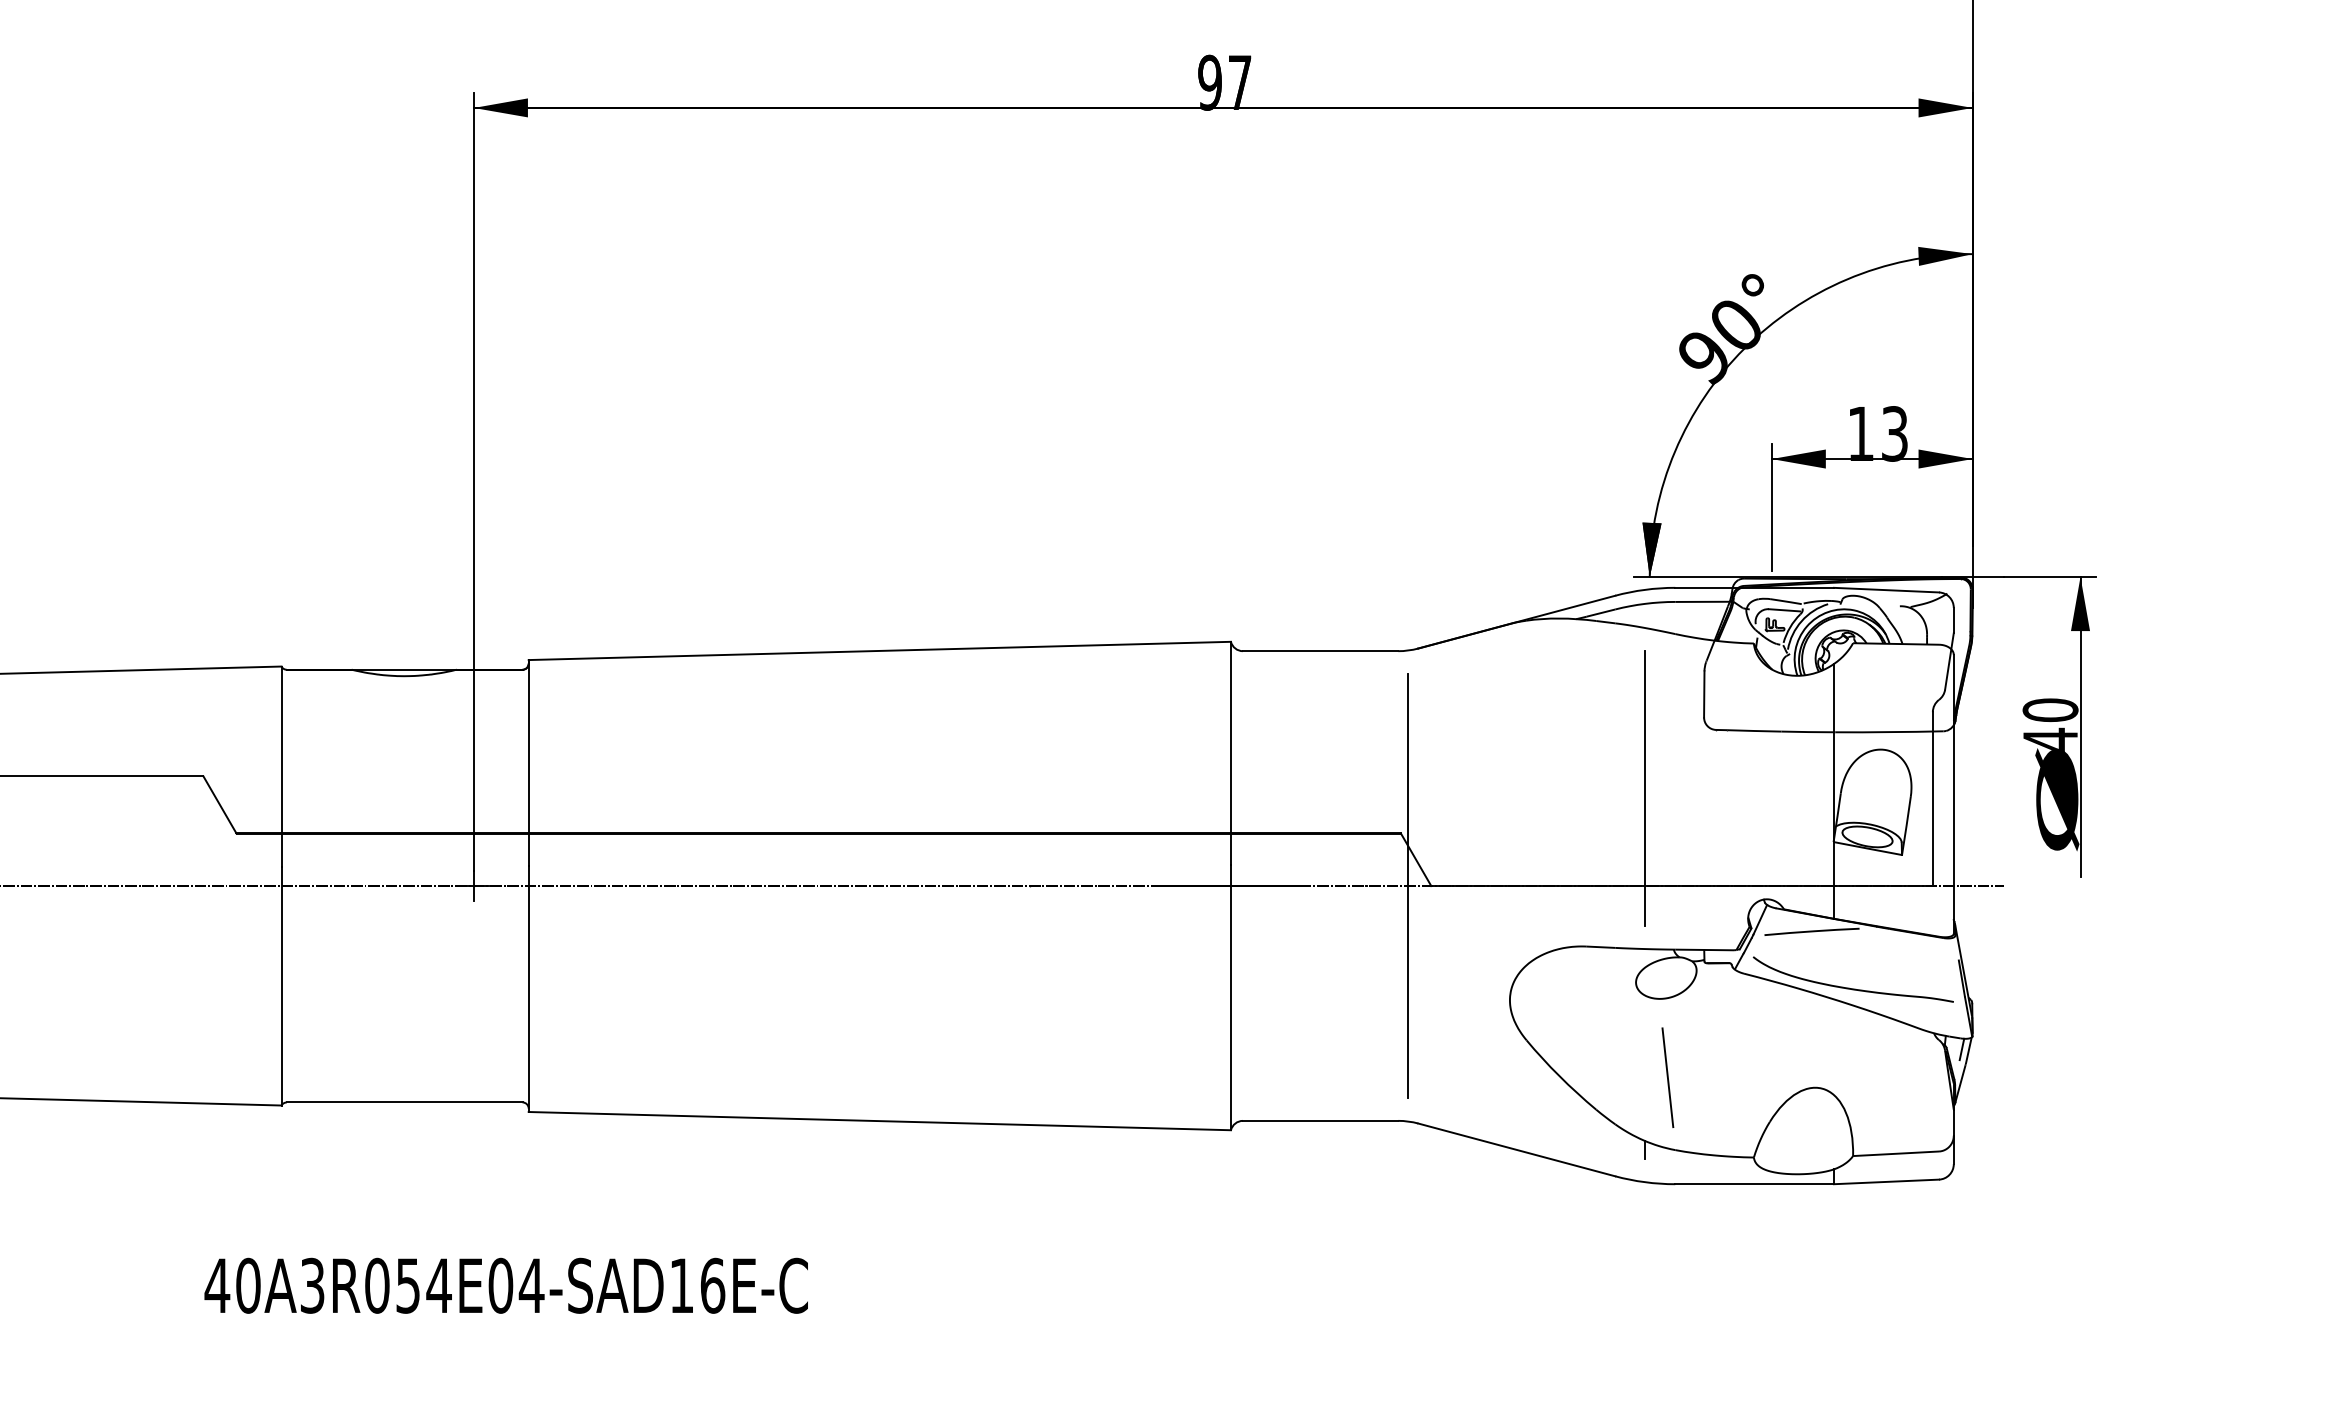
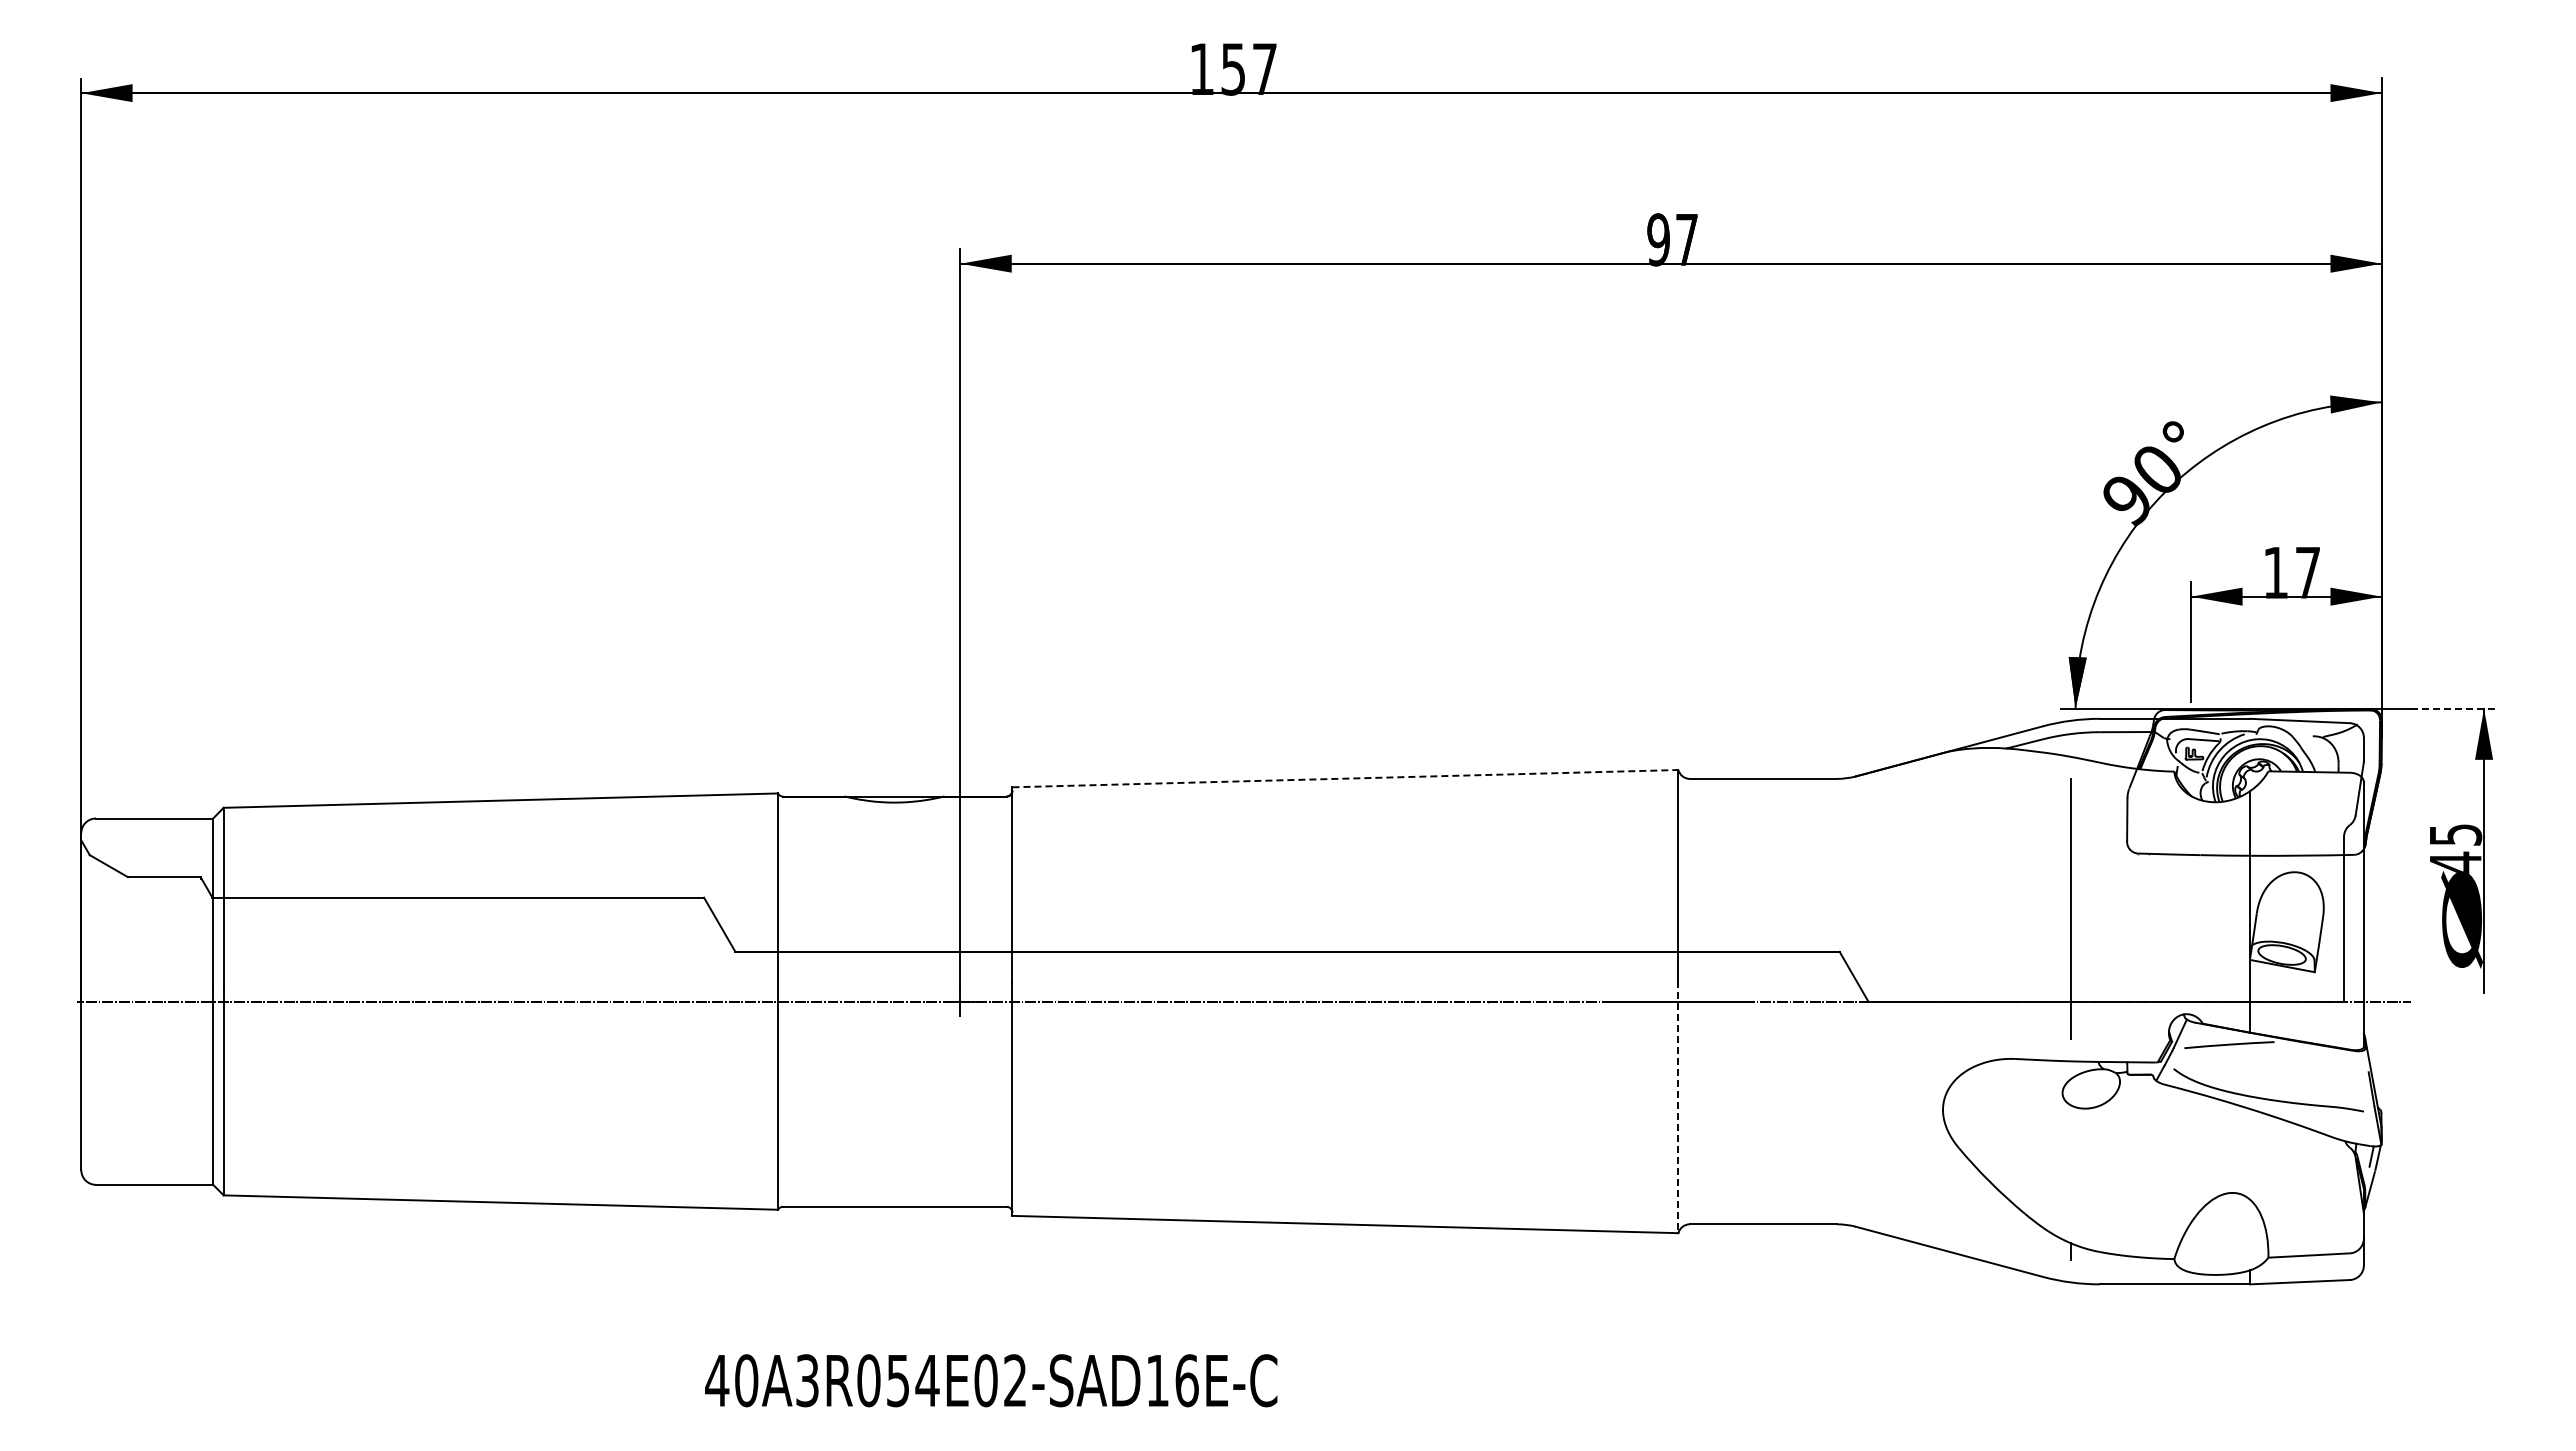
text: (1895, 433) -> (2308, 572), 13 -> 17
line: (2049, 576) -> (2454, 708), solid -> dashed
line: (879, 650) -> (1345, 778), solid -> dashed
text: (2050, 709) -> (2455, 834), 40 -> 45
line: (1408, 885) -> (1846, 1001), removed
line: (1231, 997) -> (1678, 1107), solid -> dashed
line: (1667, 1077) -> (2092, 1183), removed
text: (531, 1285) -> (1015, 1380), 40A3R054E04-SAD16E-C -> 40A3R054E02-SAD16E-C

